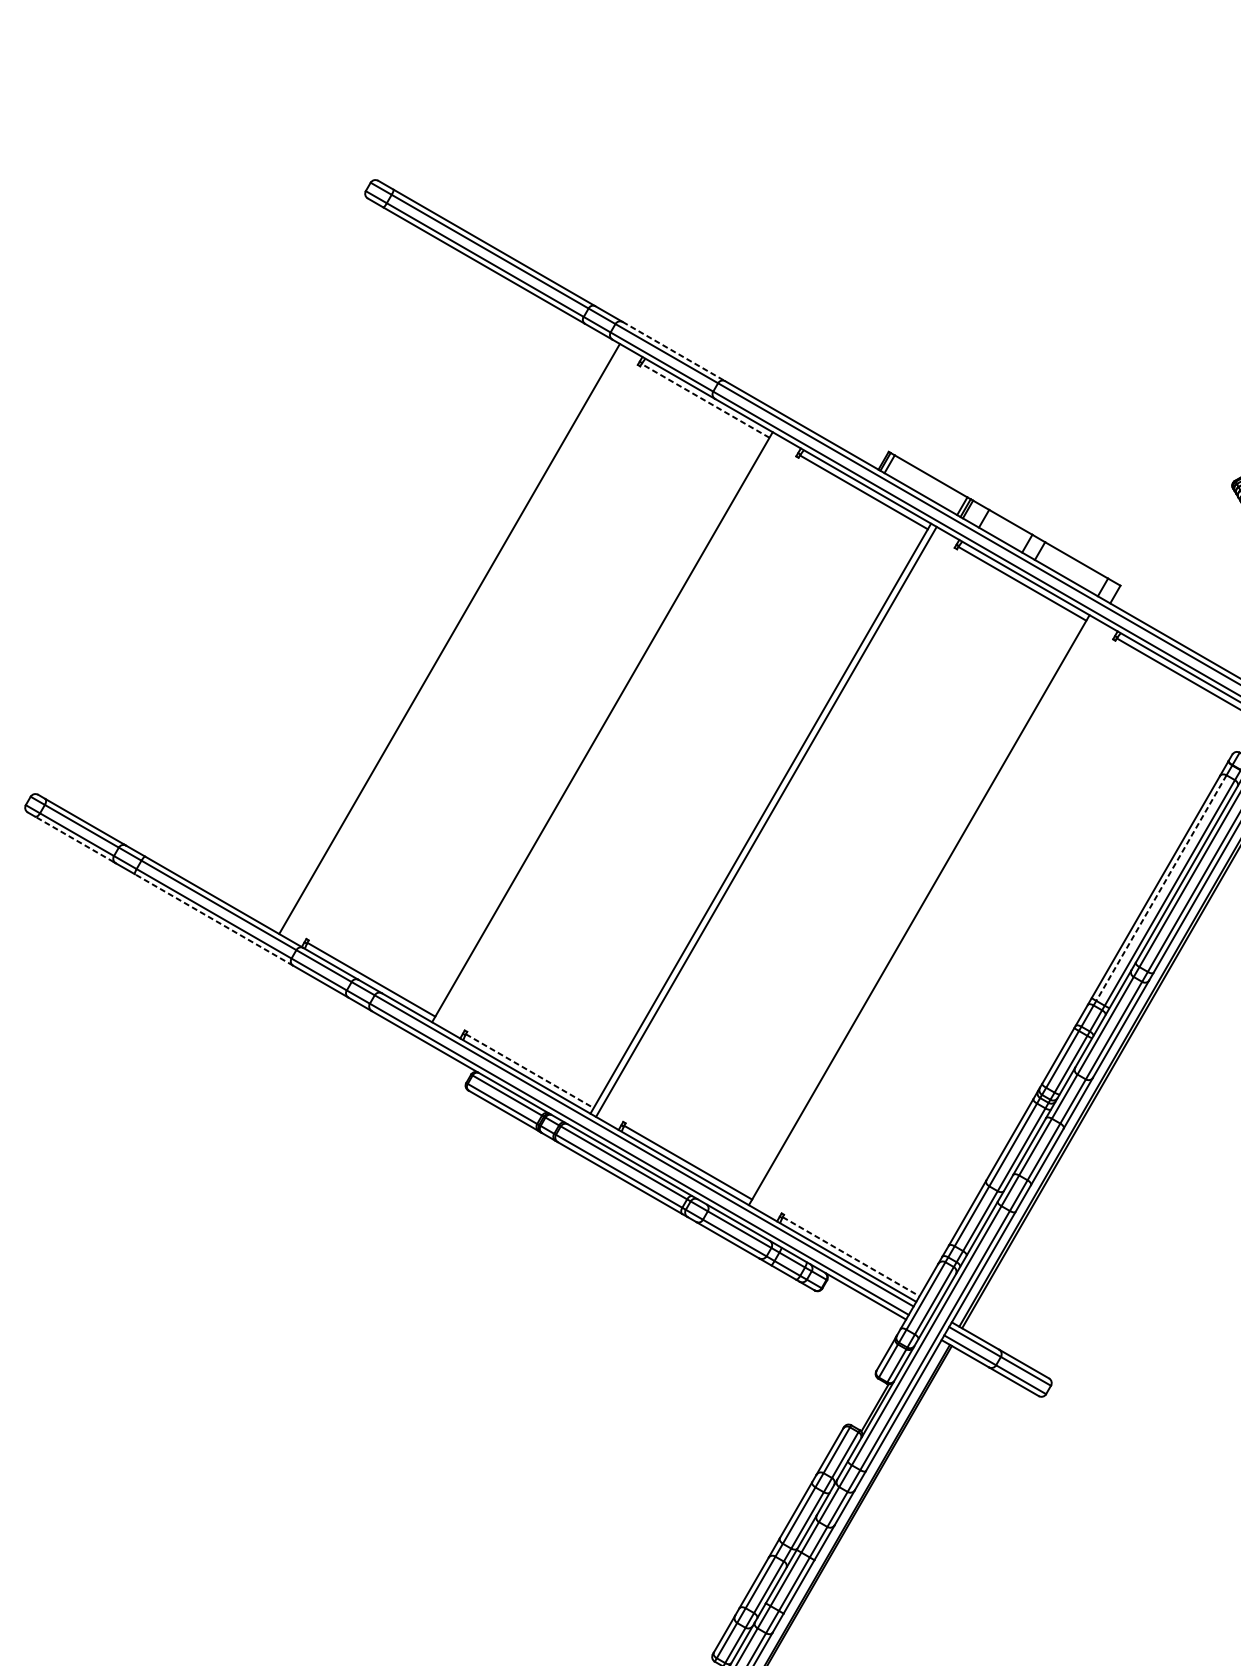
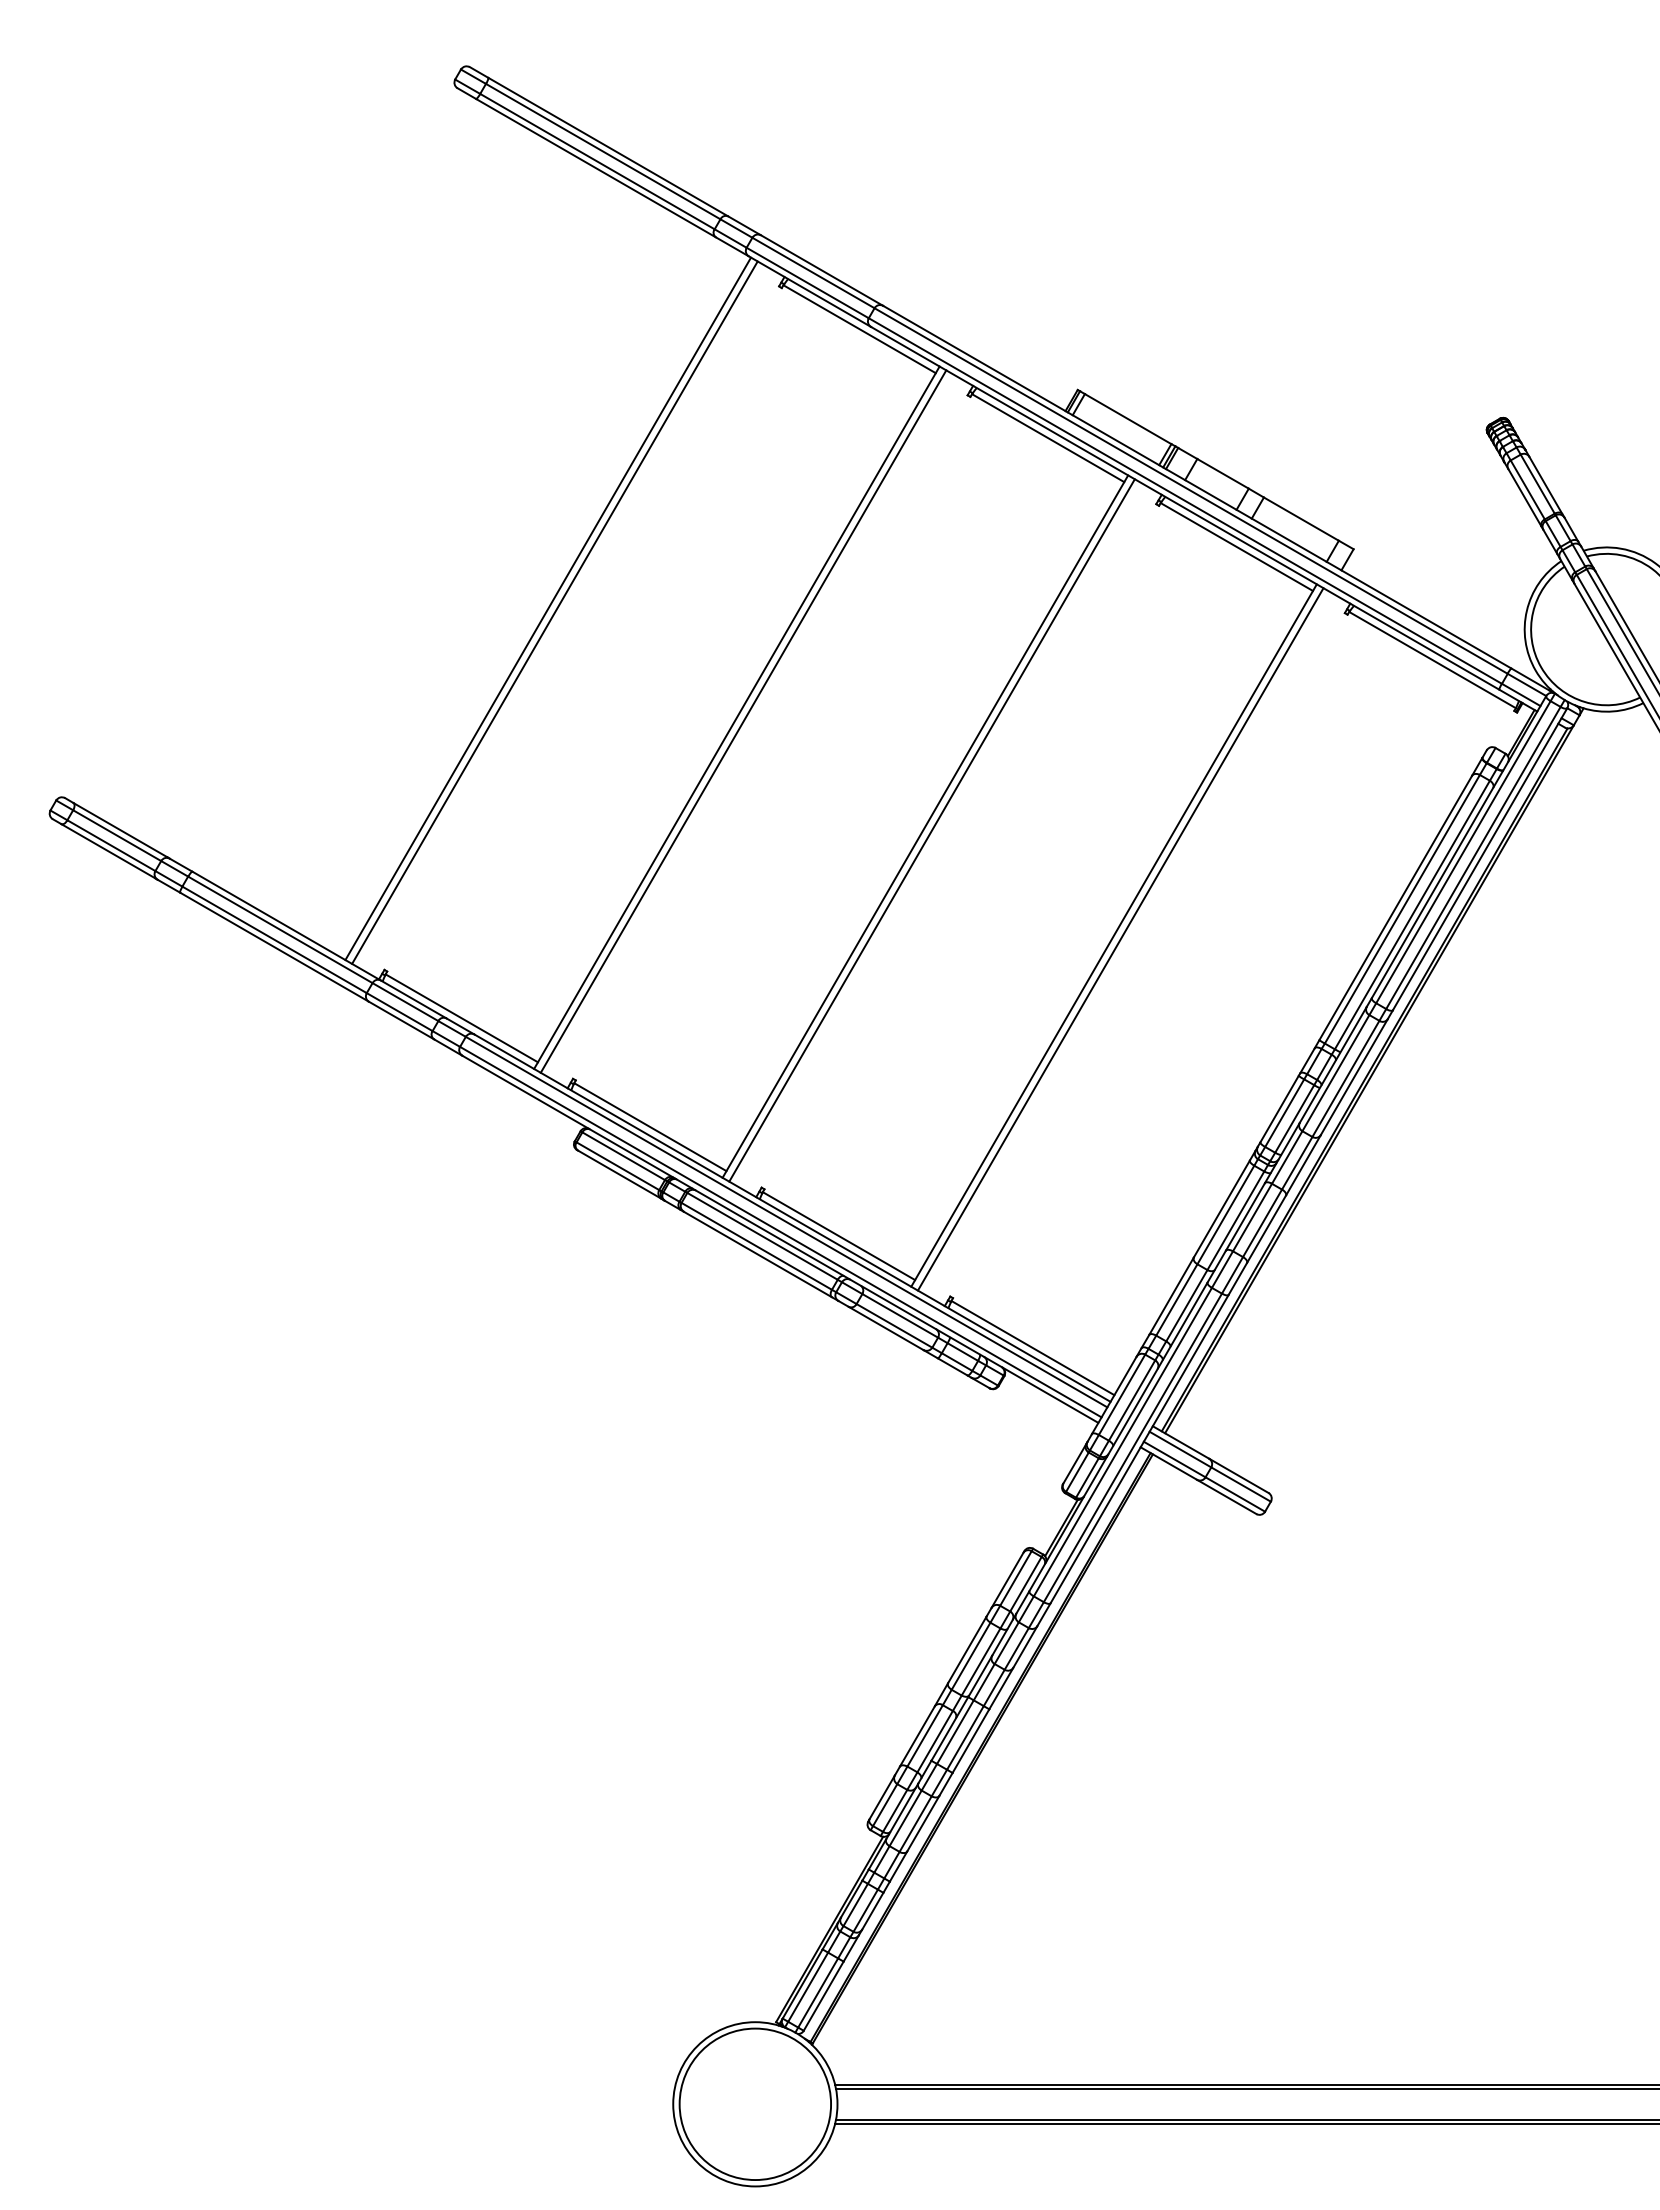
line: (674, 351) -> (822, 270), dashed -> solid
line: (705, 401) -> (859, 329), dashed -> solid
line: (444, 635) -> (548, 608), added
line: (607, 730) -> (743, 721), added
line: (73, 838) -> (107, 850), dashed -> solid
line: (1161, 888) -> (1402, 909), dashed -> solid
line: (924, 913) -> (1120, 939), added
line: (214, 920) -> (274, 947), dashed -> solid
line: (529, 1071) -> (650, 1127), dashed -> solid
line: (851, 1257) -> (1033, 1348), dashed -> solid

